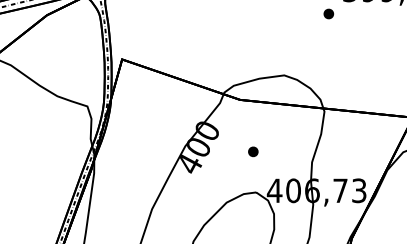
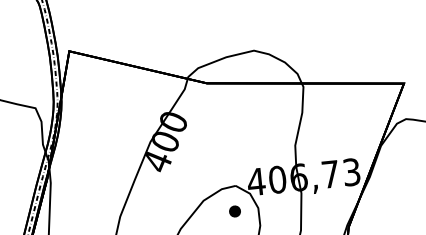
part: (253, 151) -> (235, 211), moved

